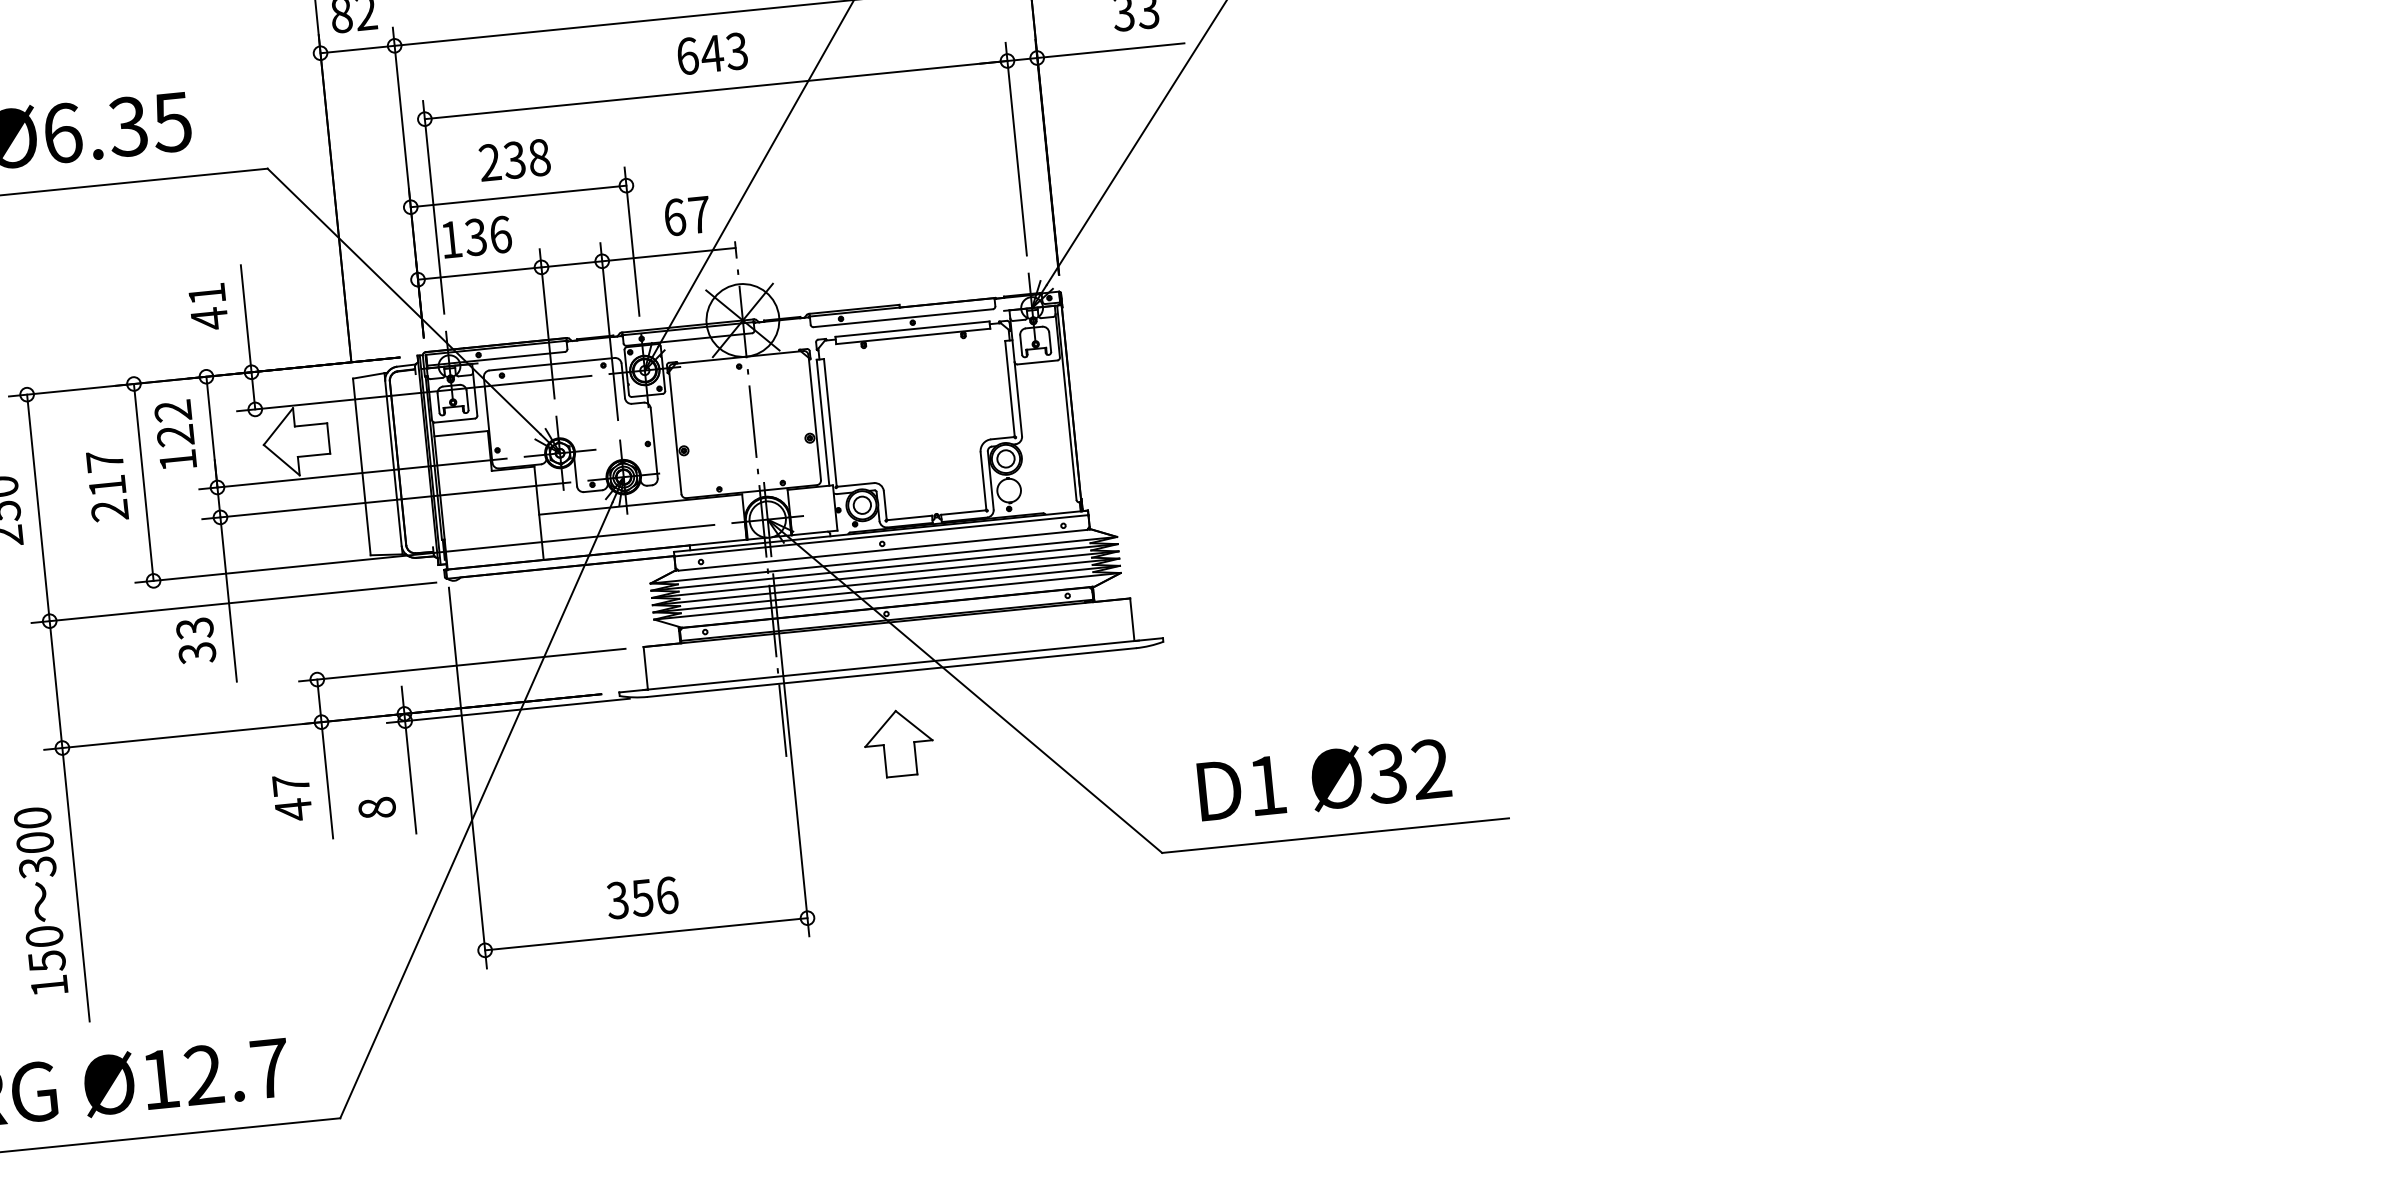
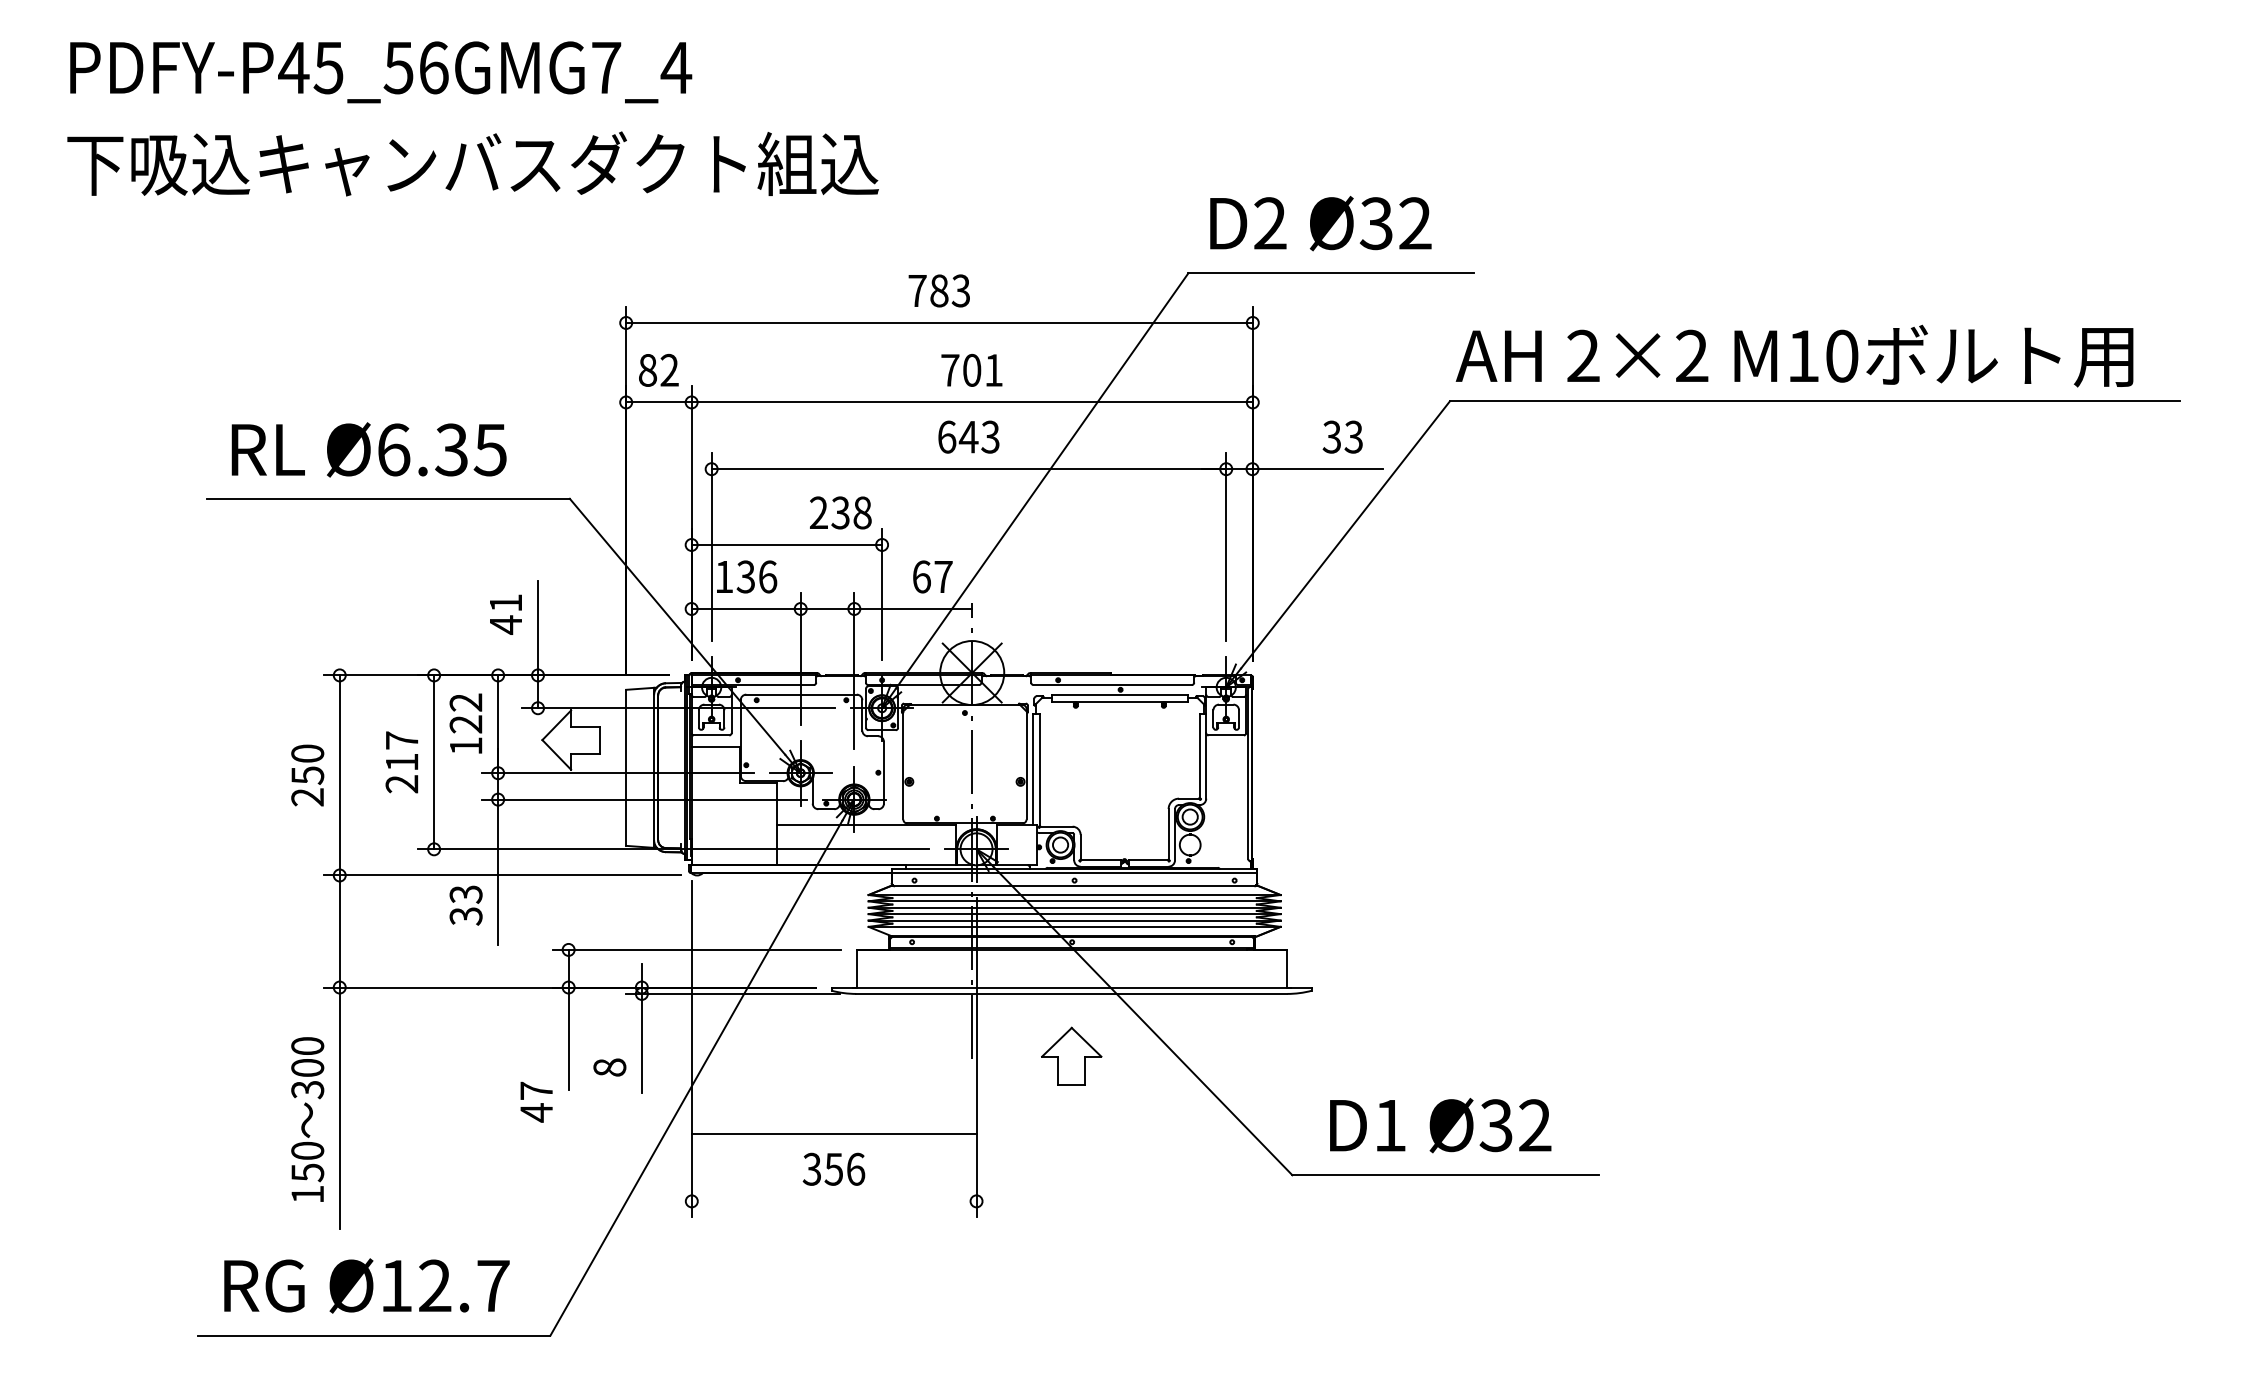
text: (514, 159) -> (840, 512), moved
text: (292, 797) -> (536, 1101), moved
line: (645, 934) -> (833, 1134), moved

